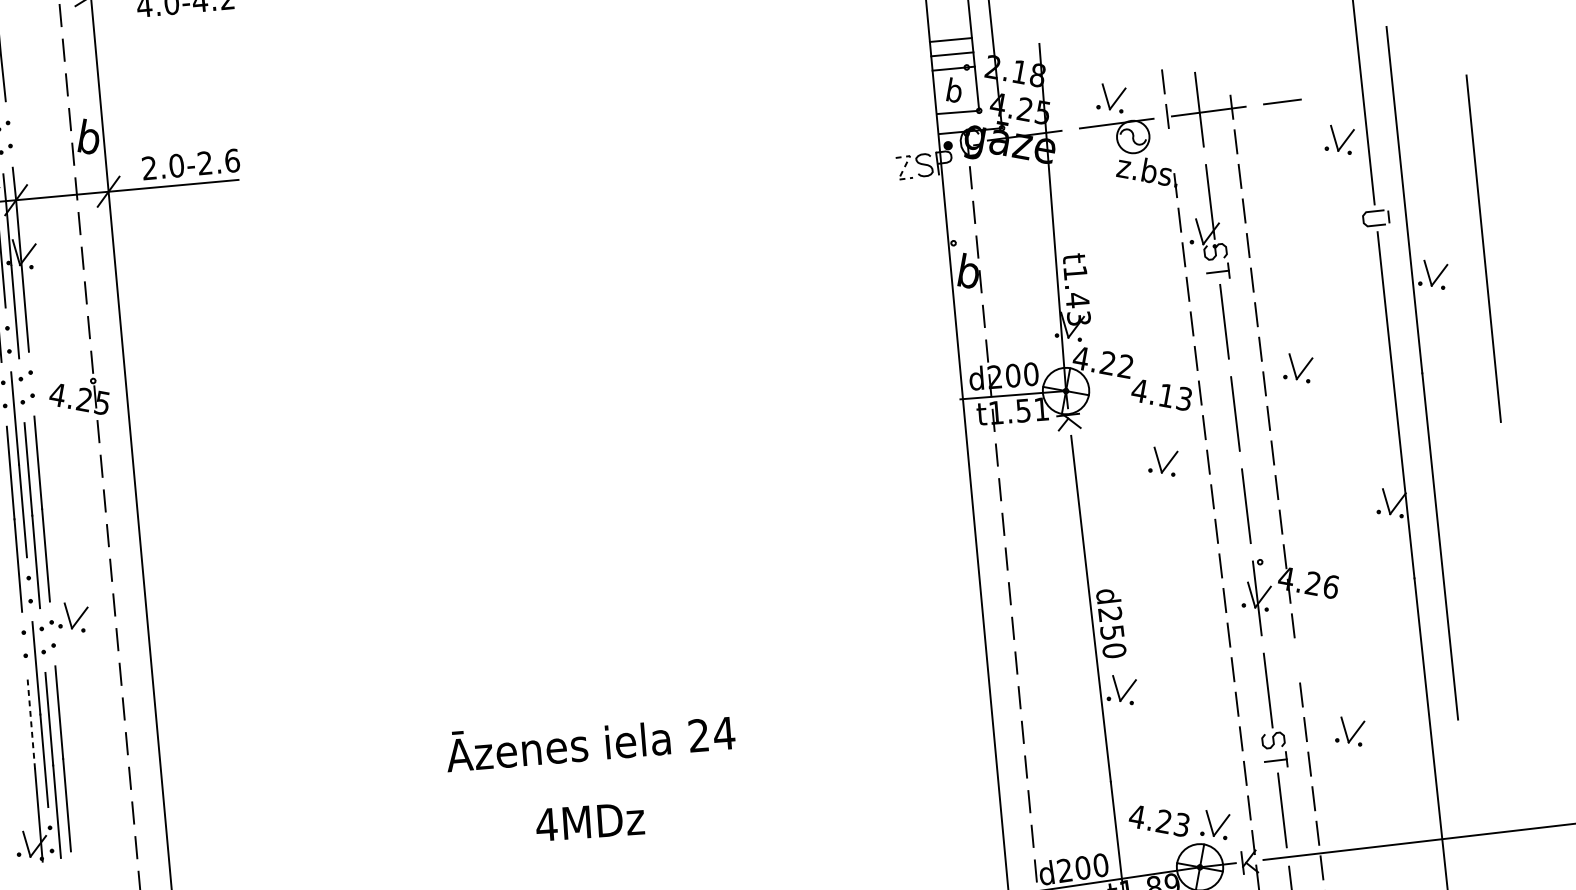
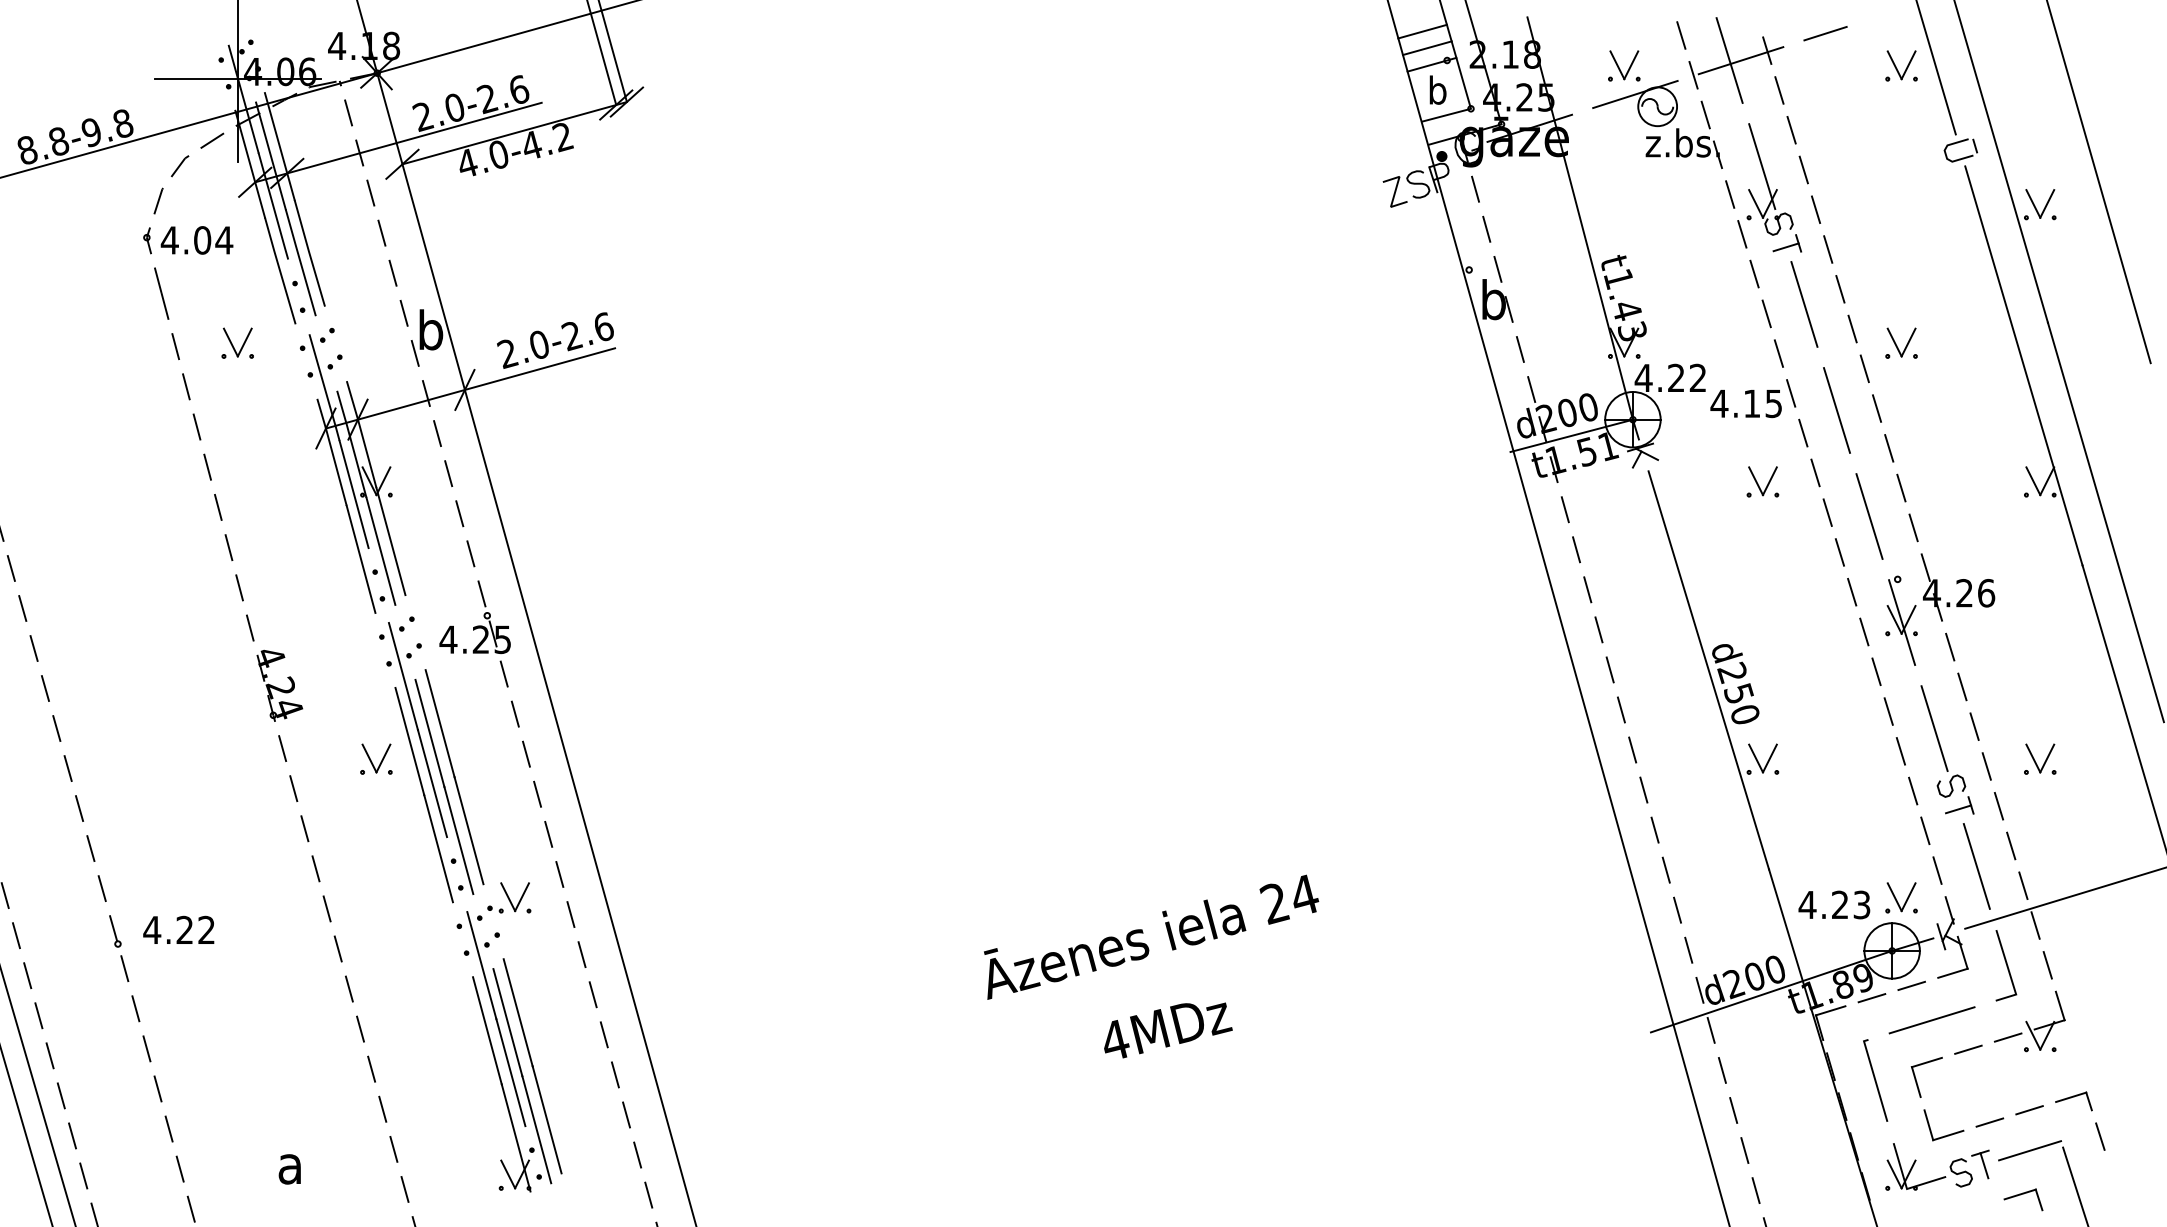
line: (1171, 150) -> (1705, 114), added
line: (904, 167) -> (1395, 191), dashed -> solid
text: (1185, 398) -> (1774, 403), 4.13 -> 4.15
line: (1297, 660) -> (1962, 686), added
line: (31, 722) -> (487, 1030), dashed -> solid

